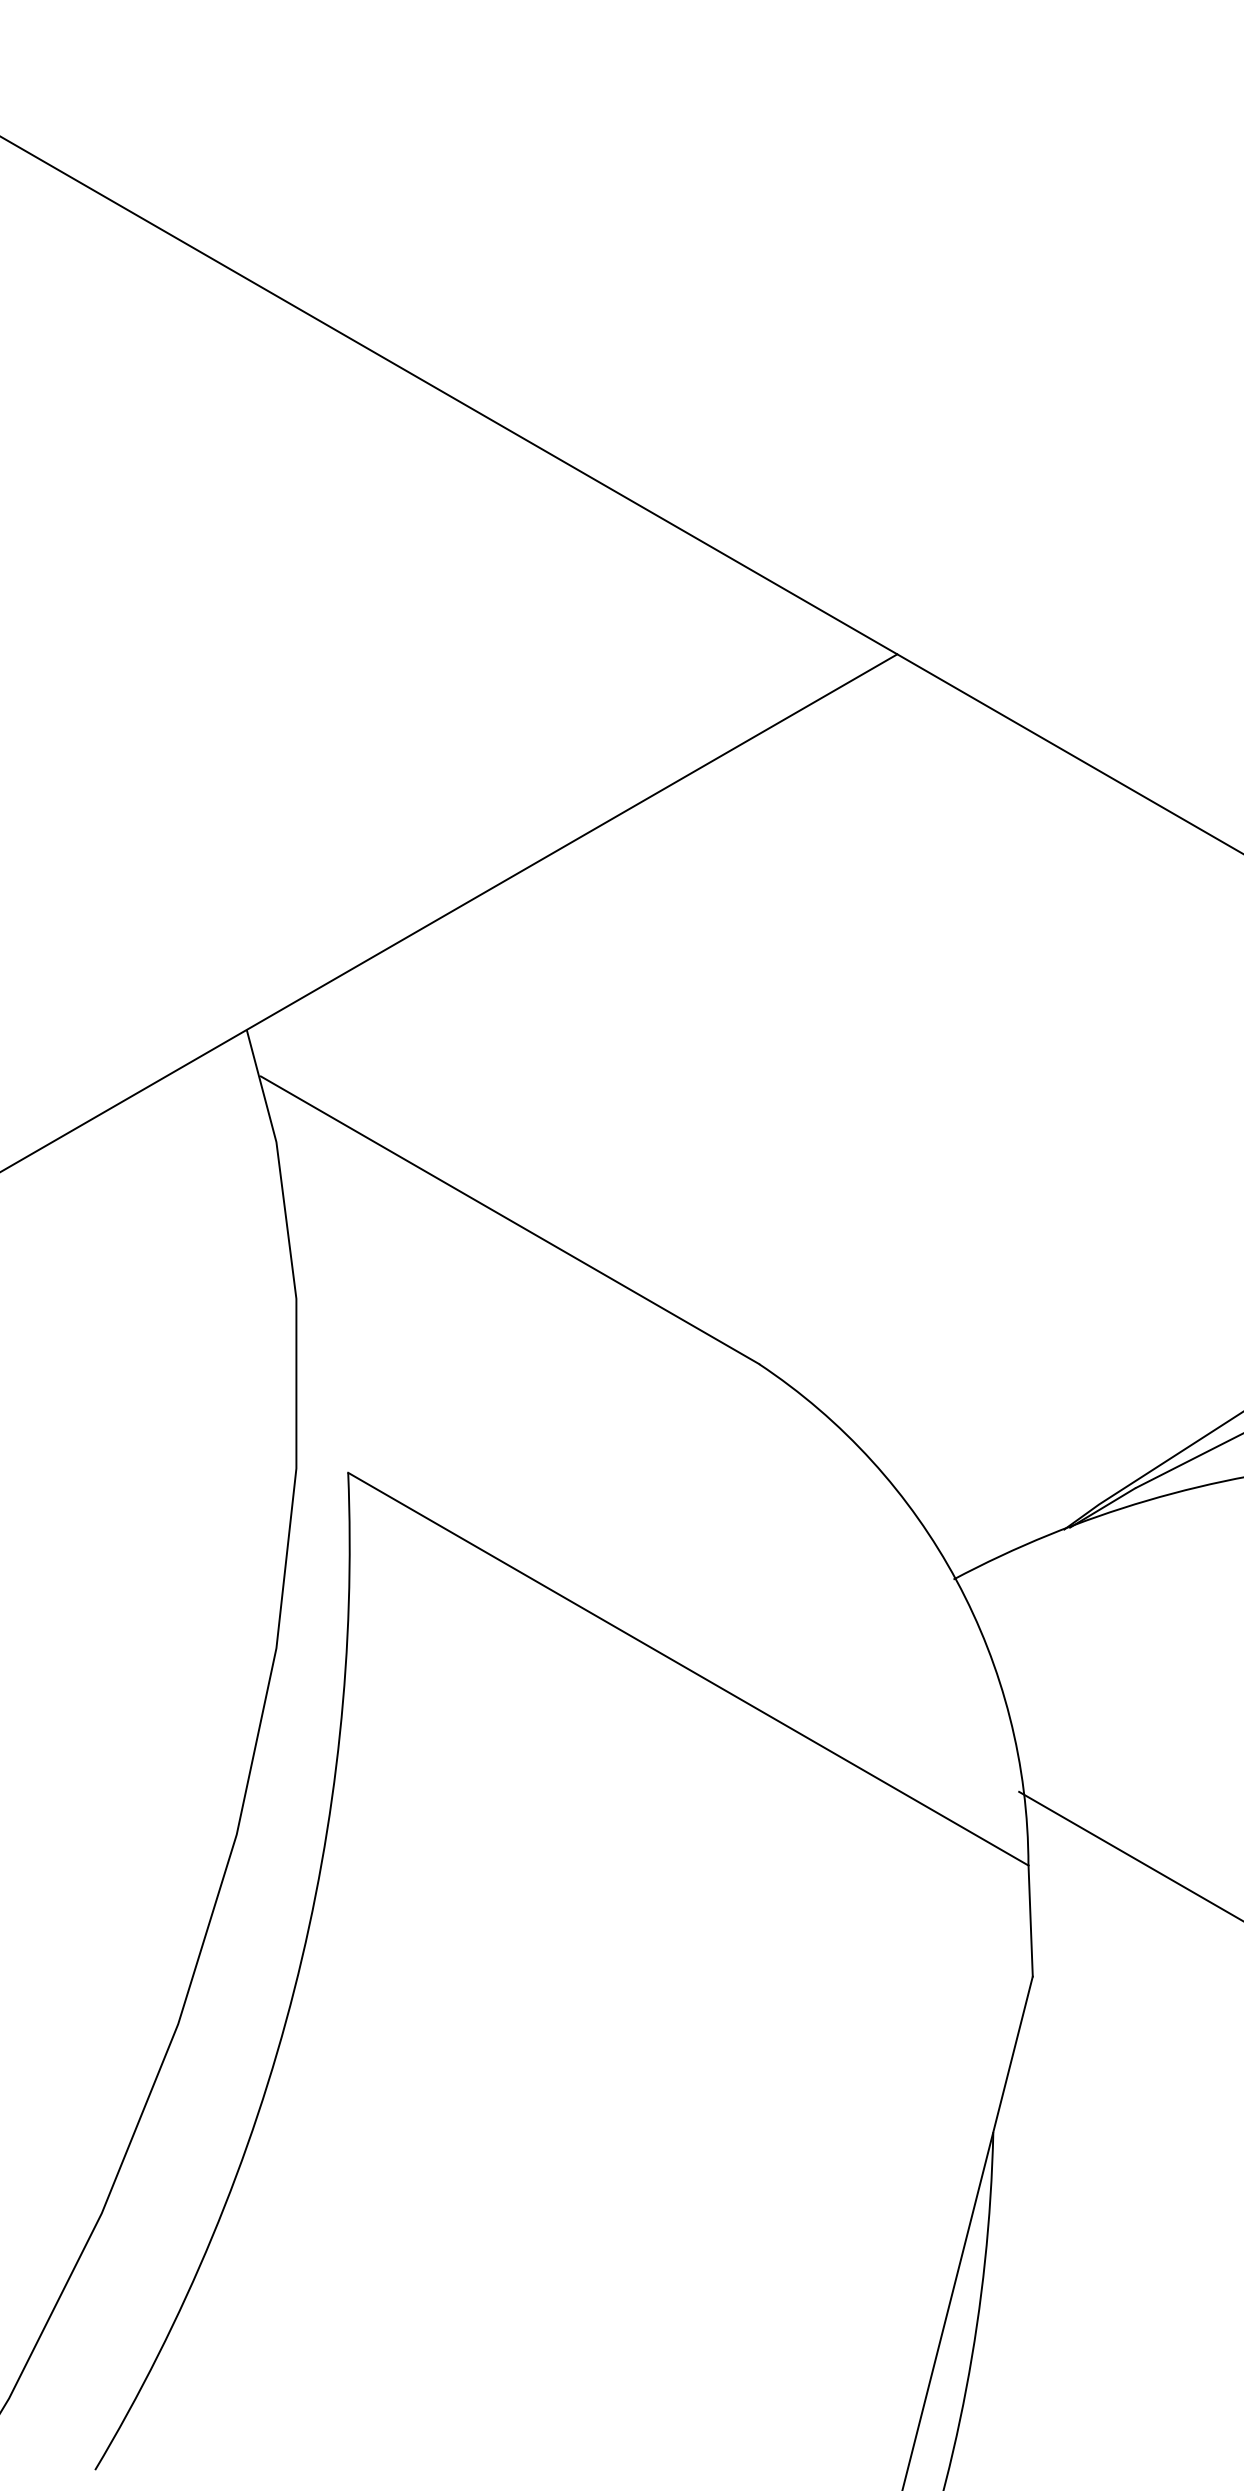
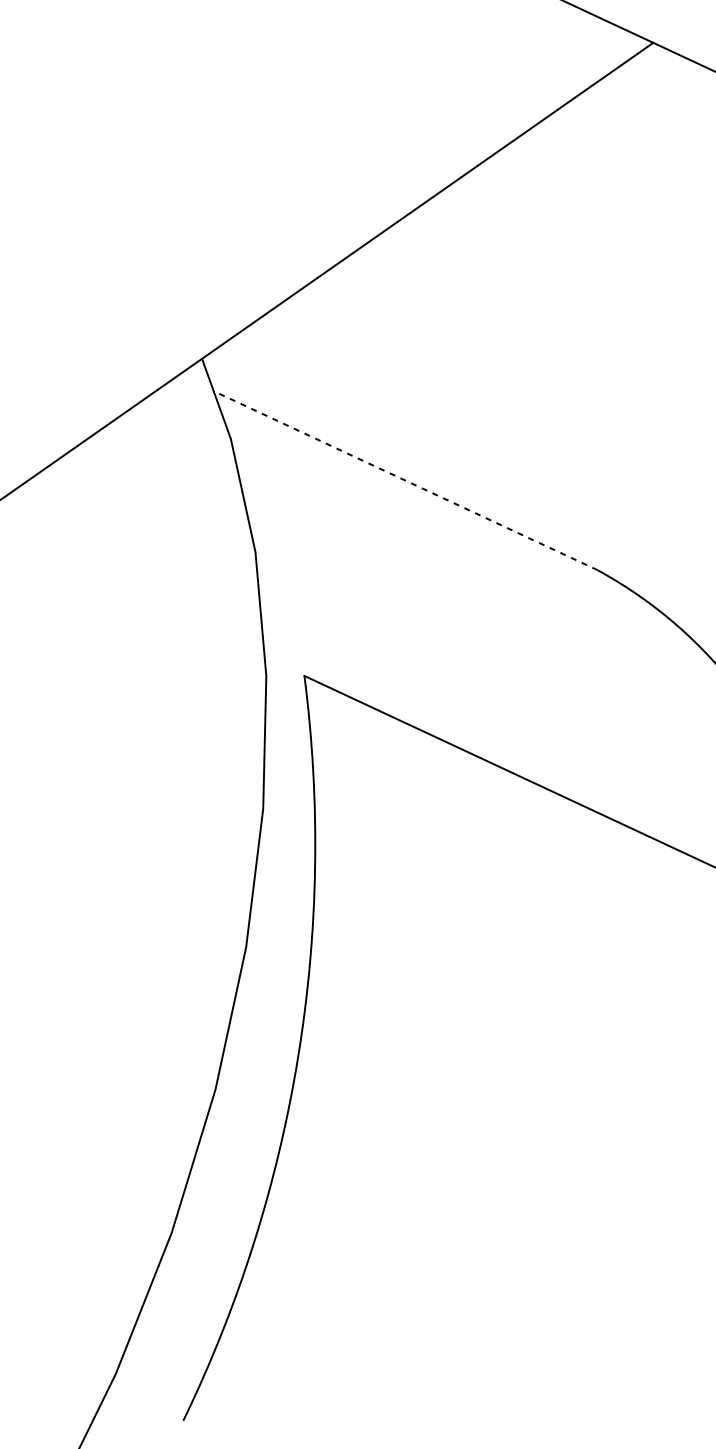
line: (509, 1220) -> (406, 481), solid -> dashed

